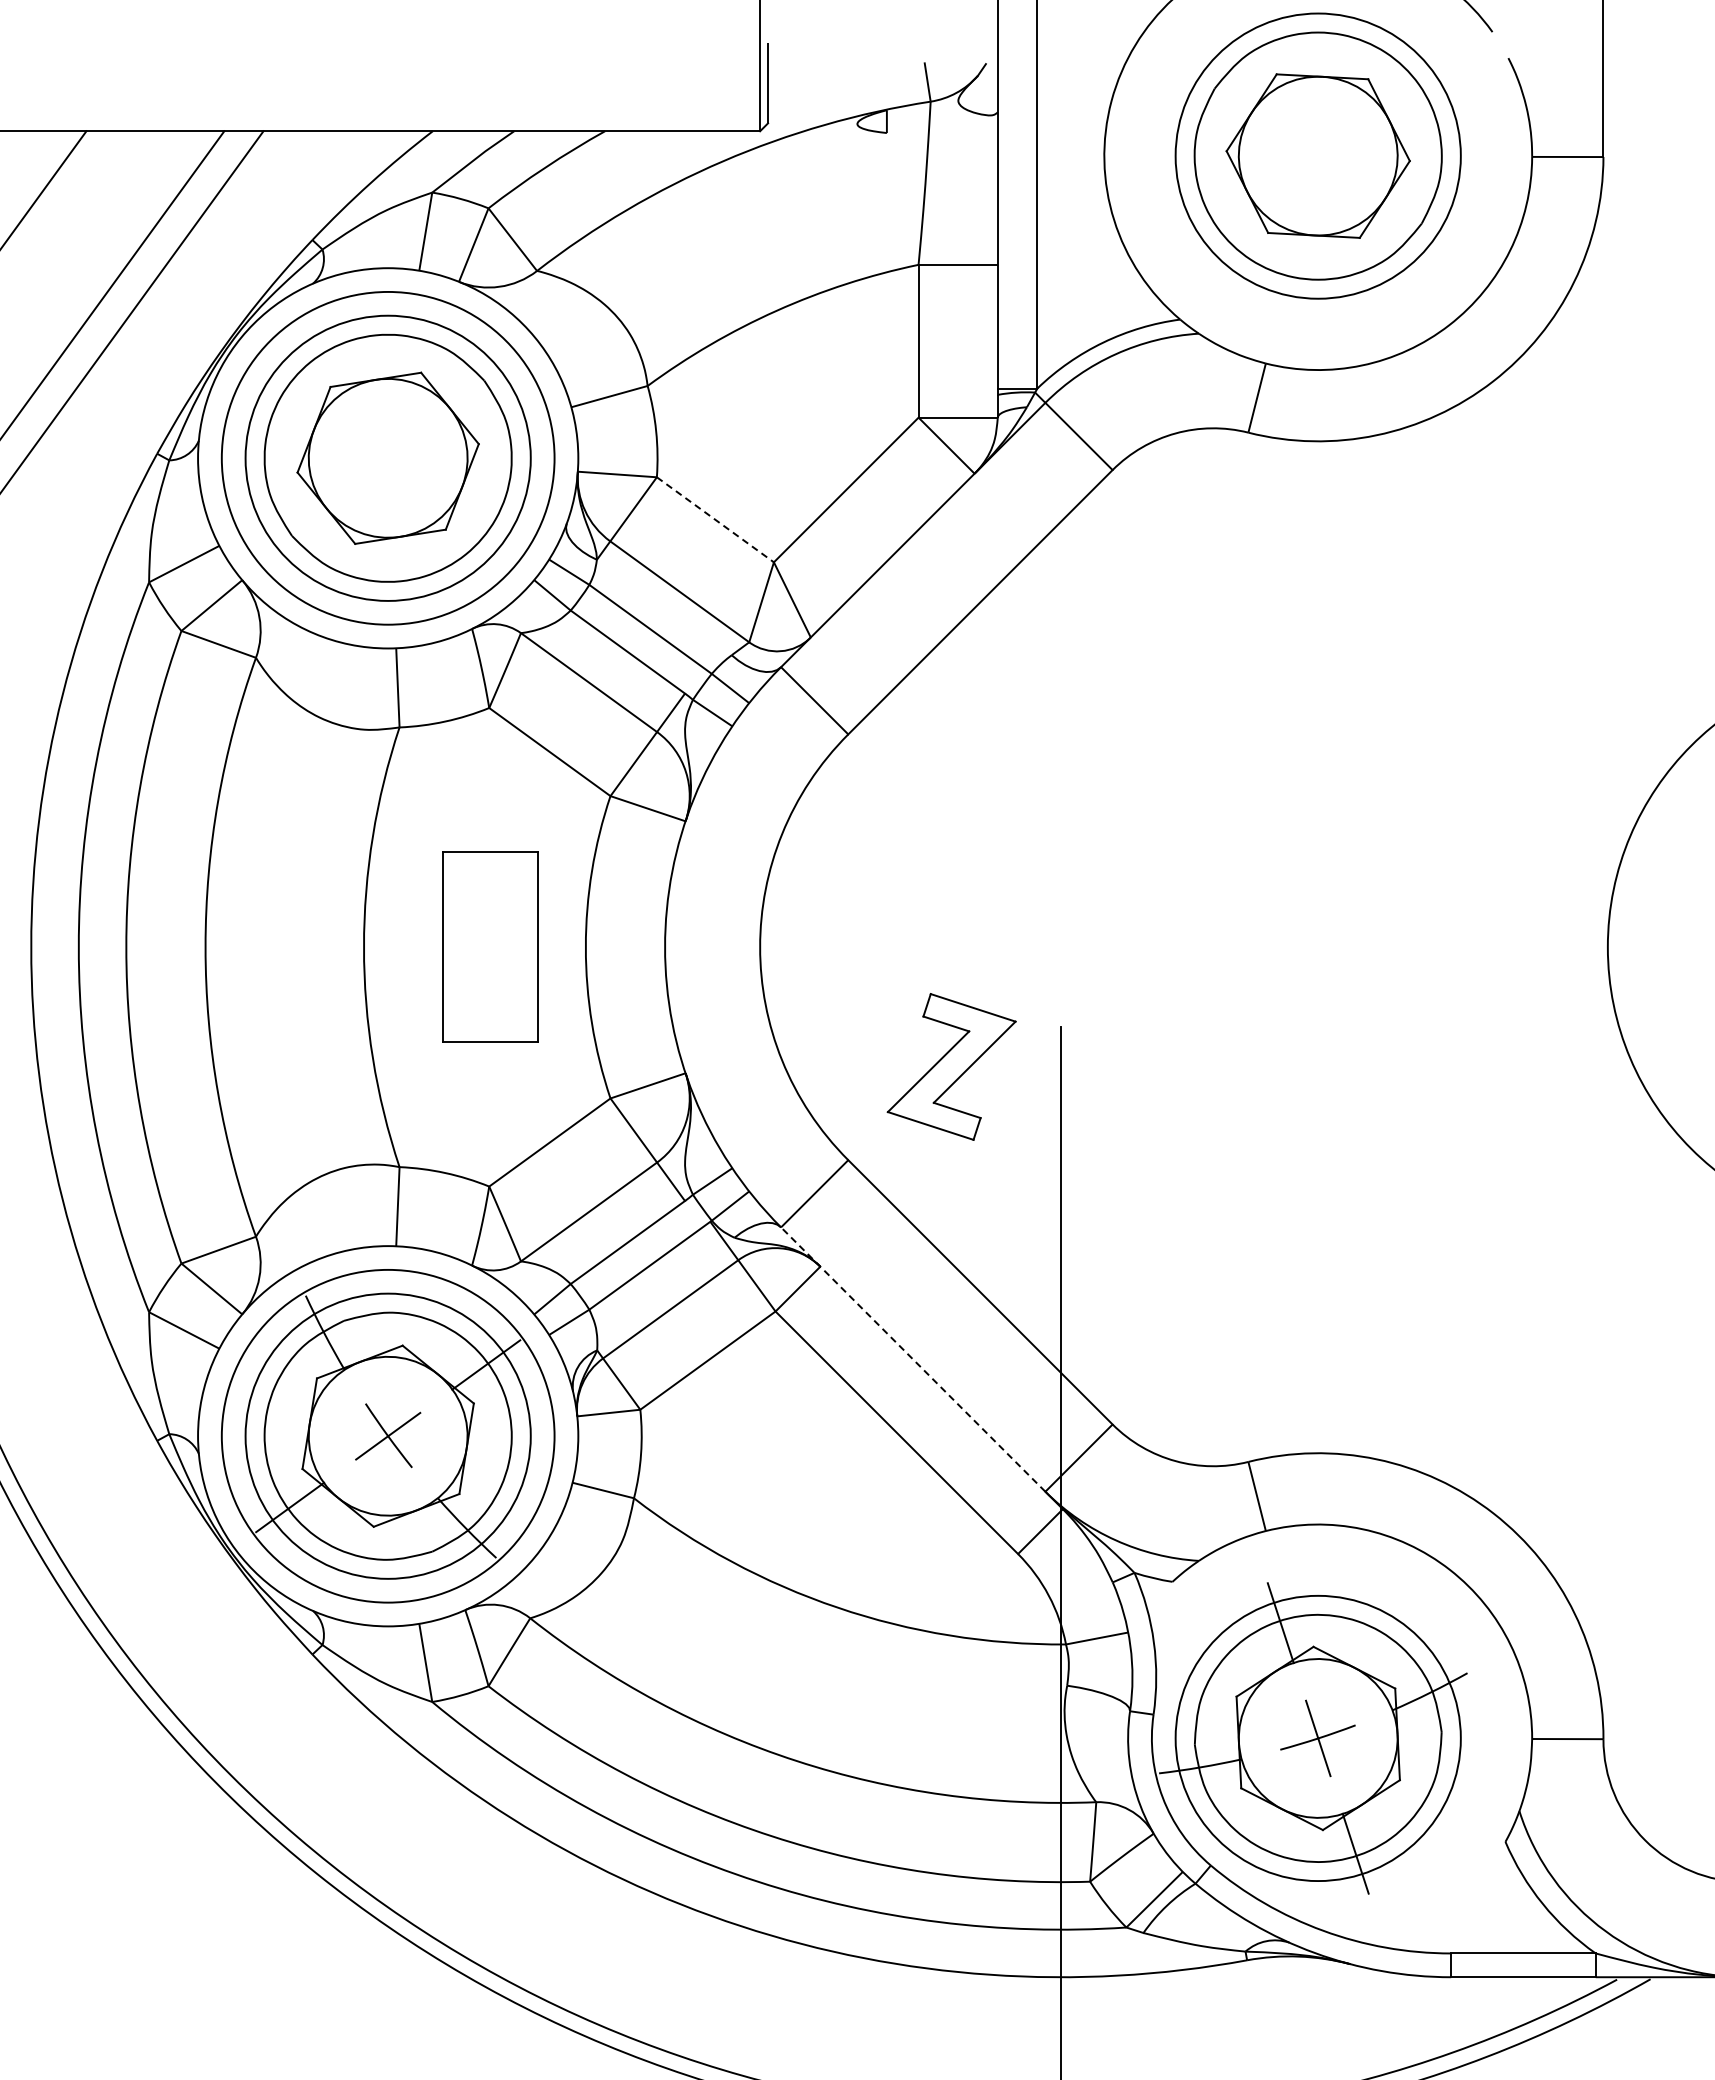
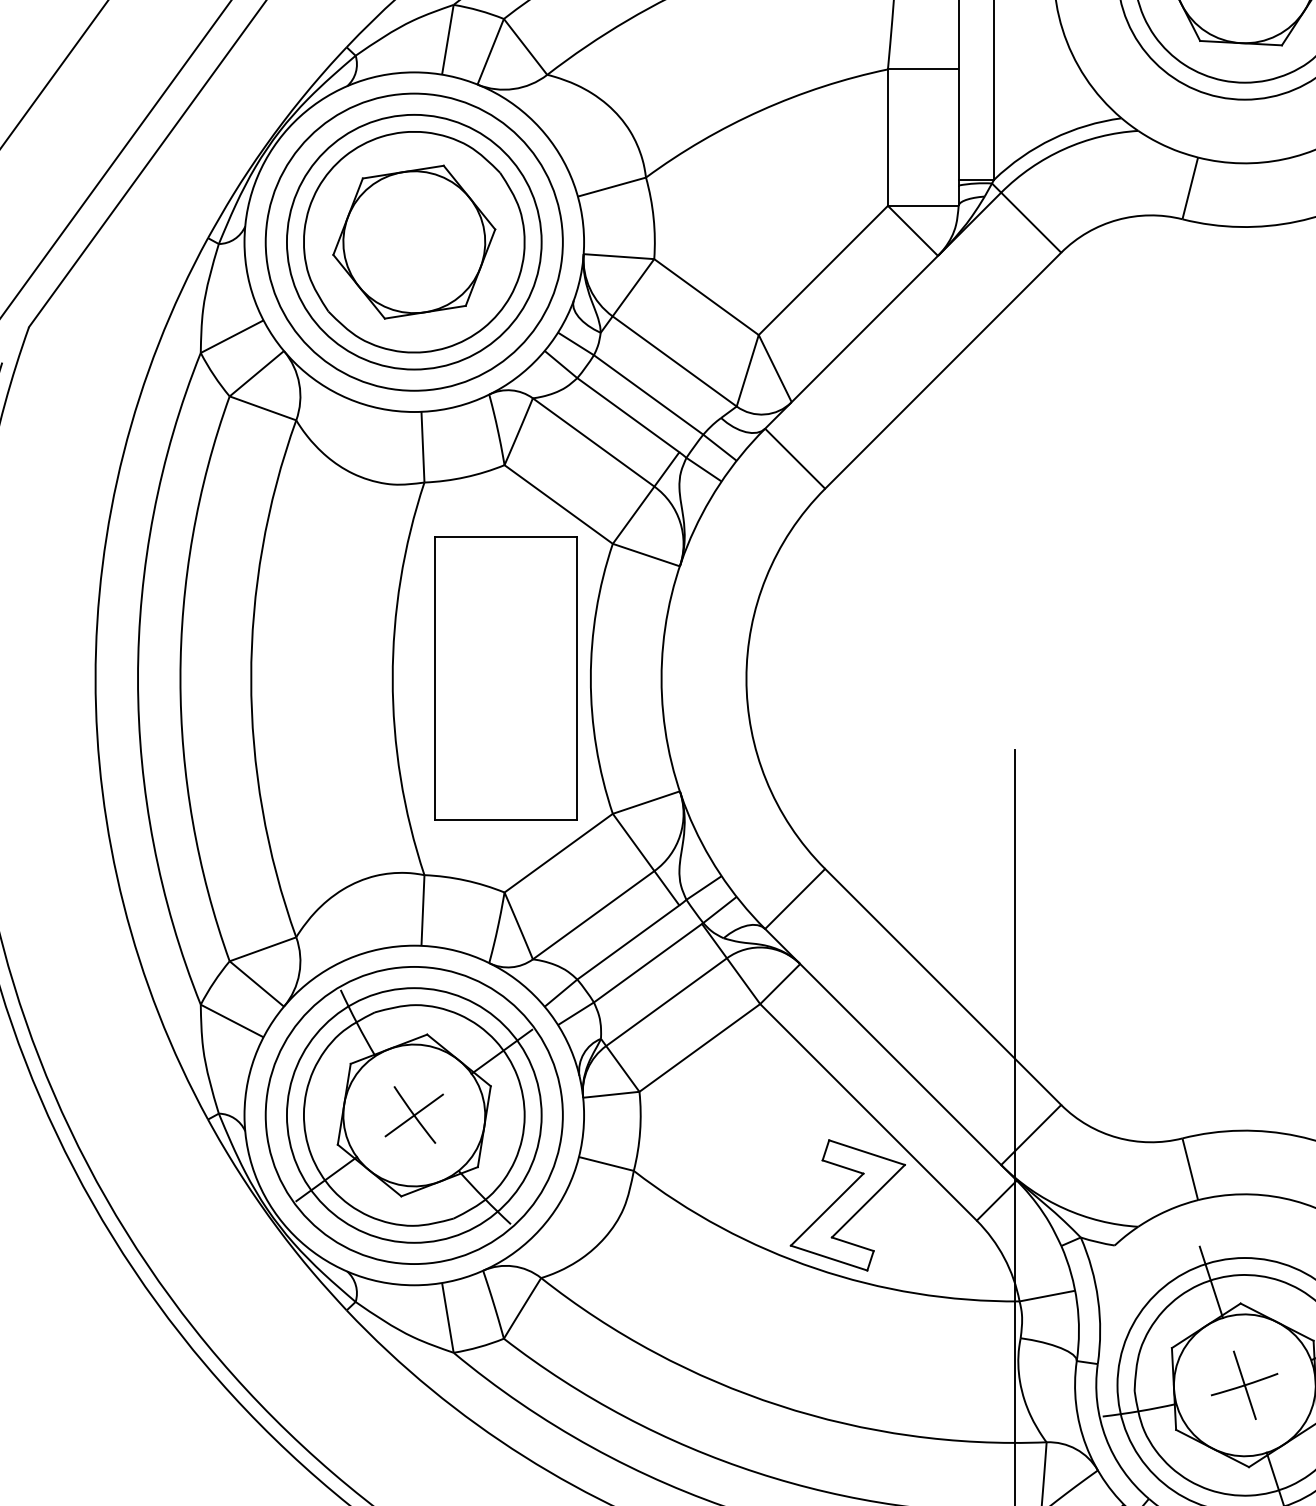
line: (715, 520) -> (706, 297), dashed -> solid
part: (490, 947) -> (505, 679), size x1.67
part: (951, 1066) -> (847, 1205), moved
line: (913, 1359) -> (883, 1046), dashed -> solid

